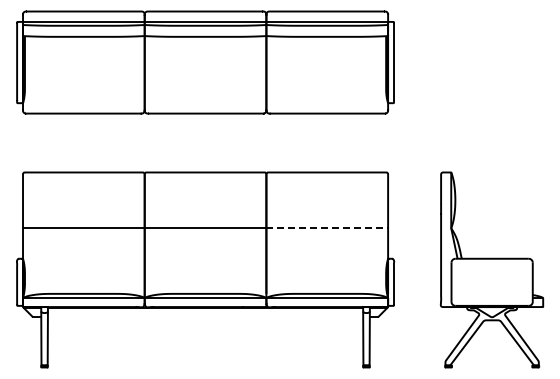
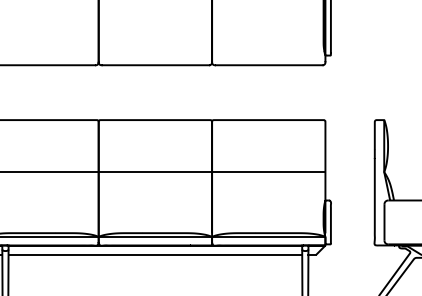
line: (327, 228) -> (268, 172), dashed -> solid
line: (205, 317) -> (155, 255), added

